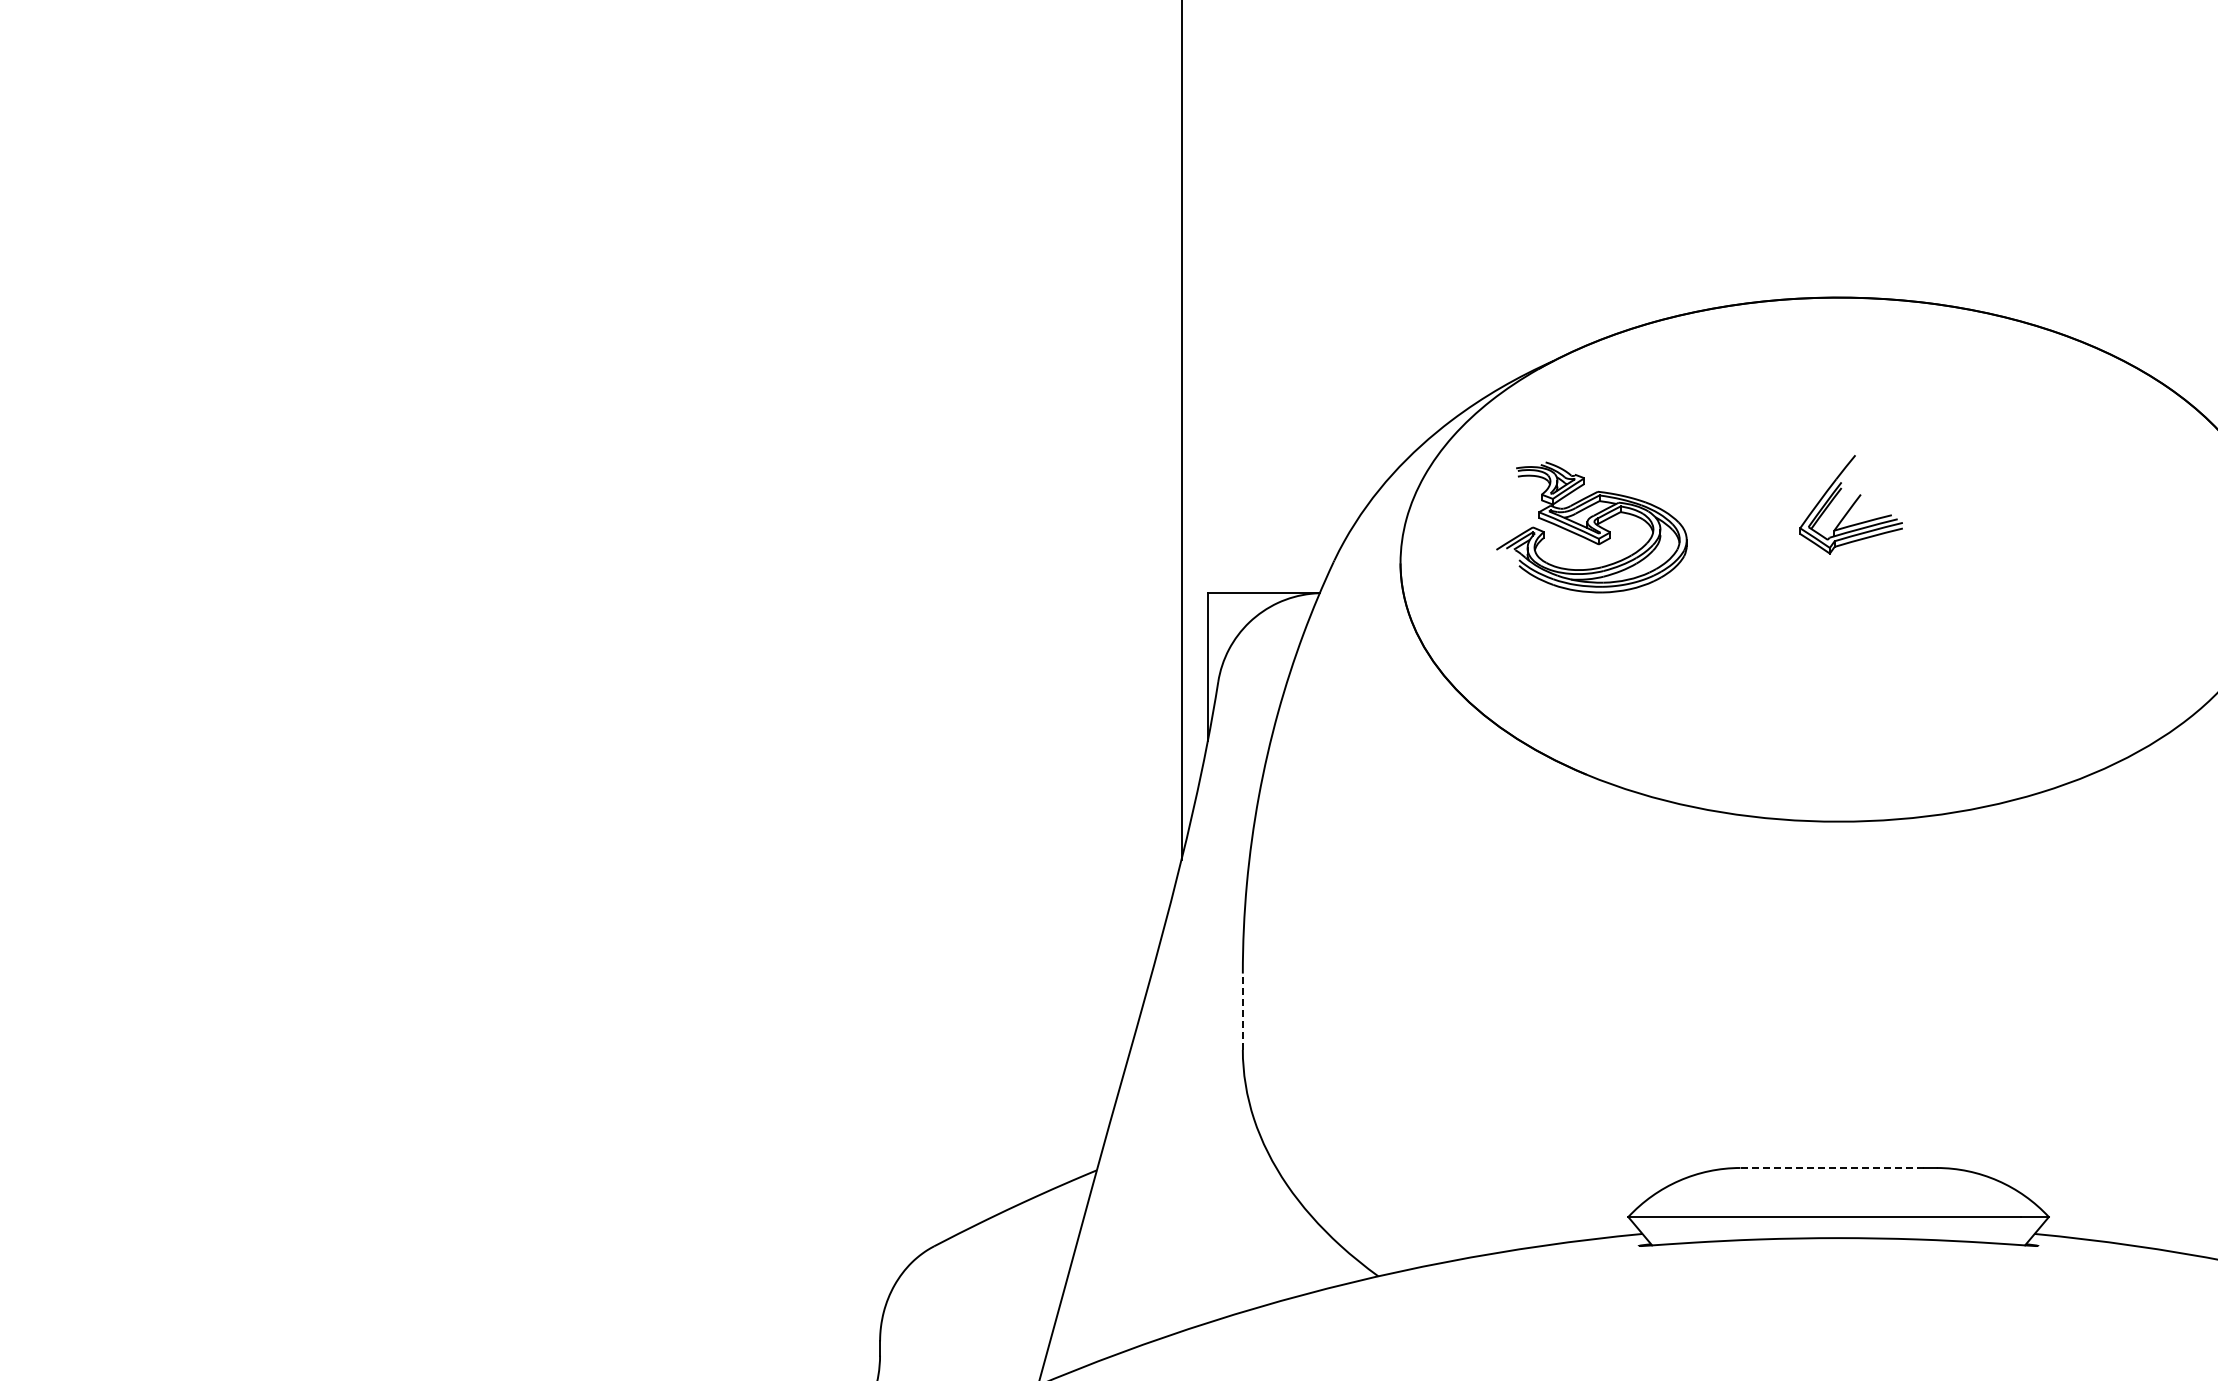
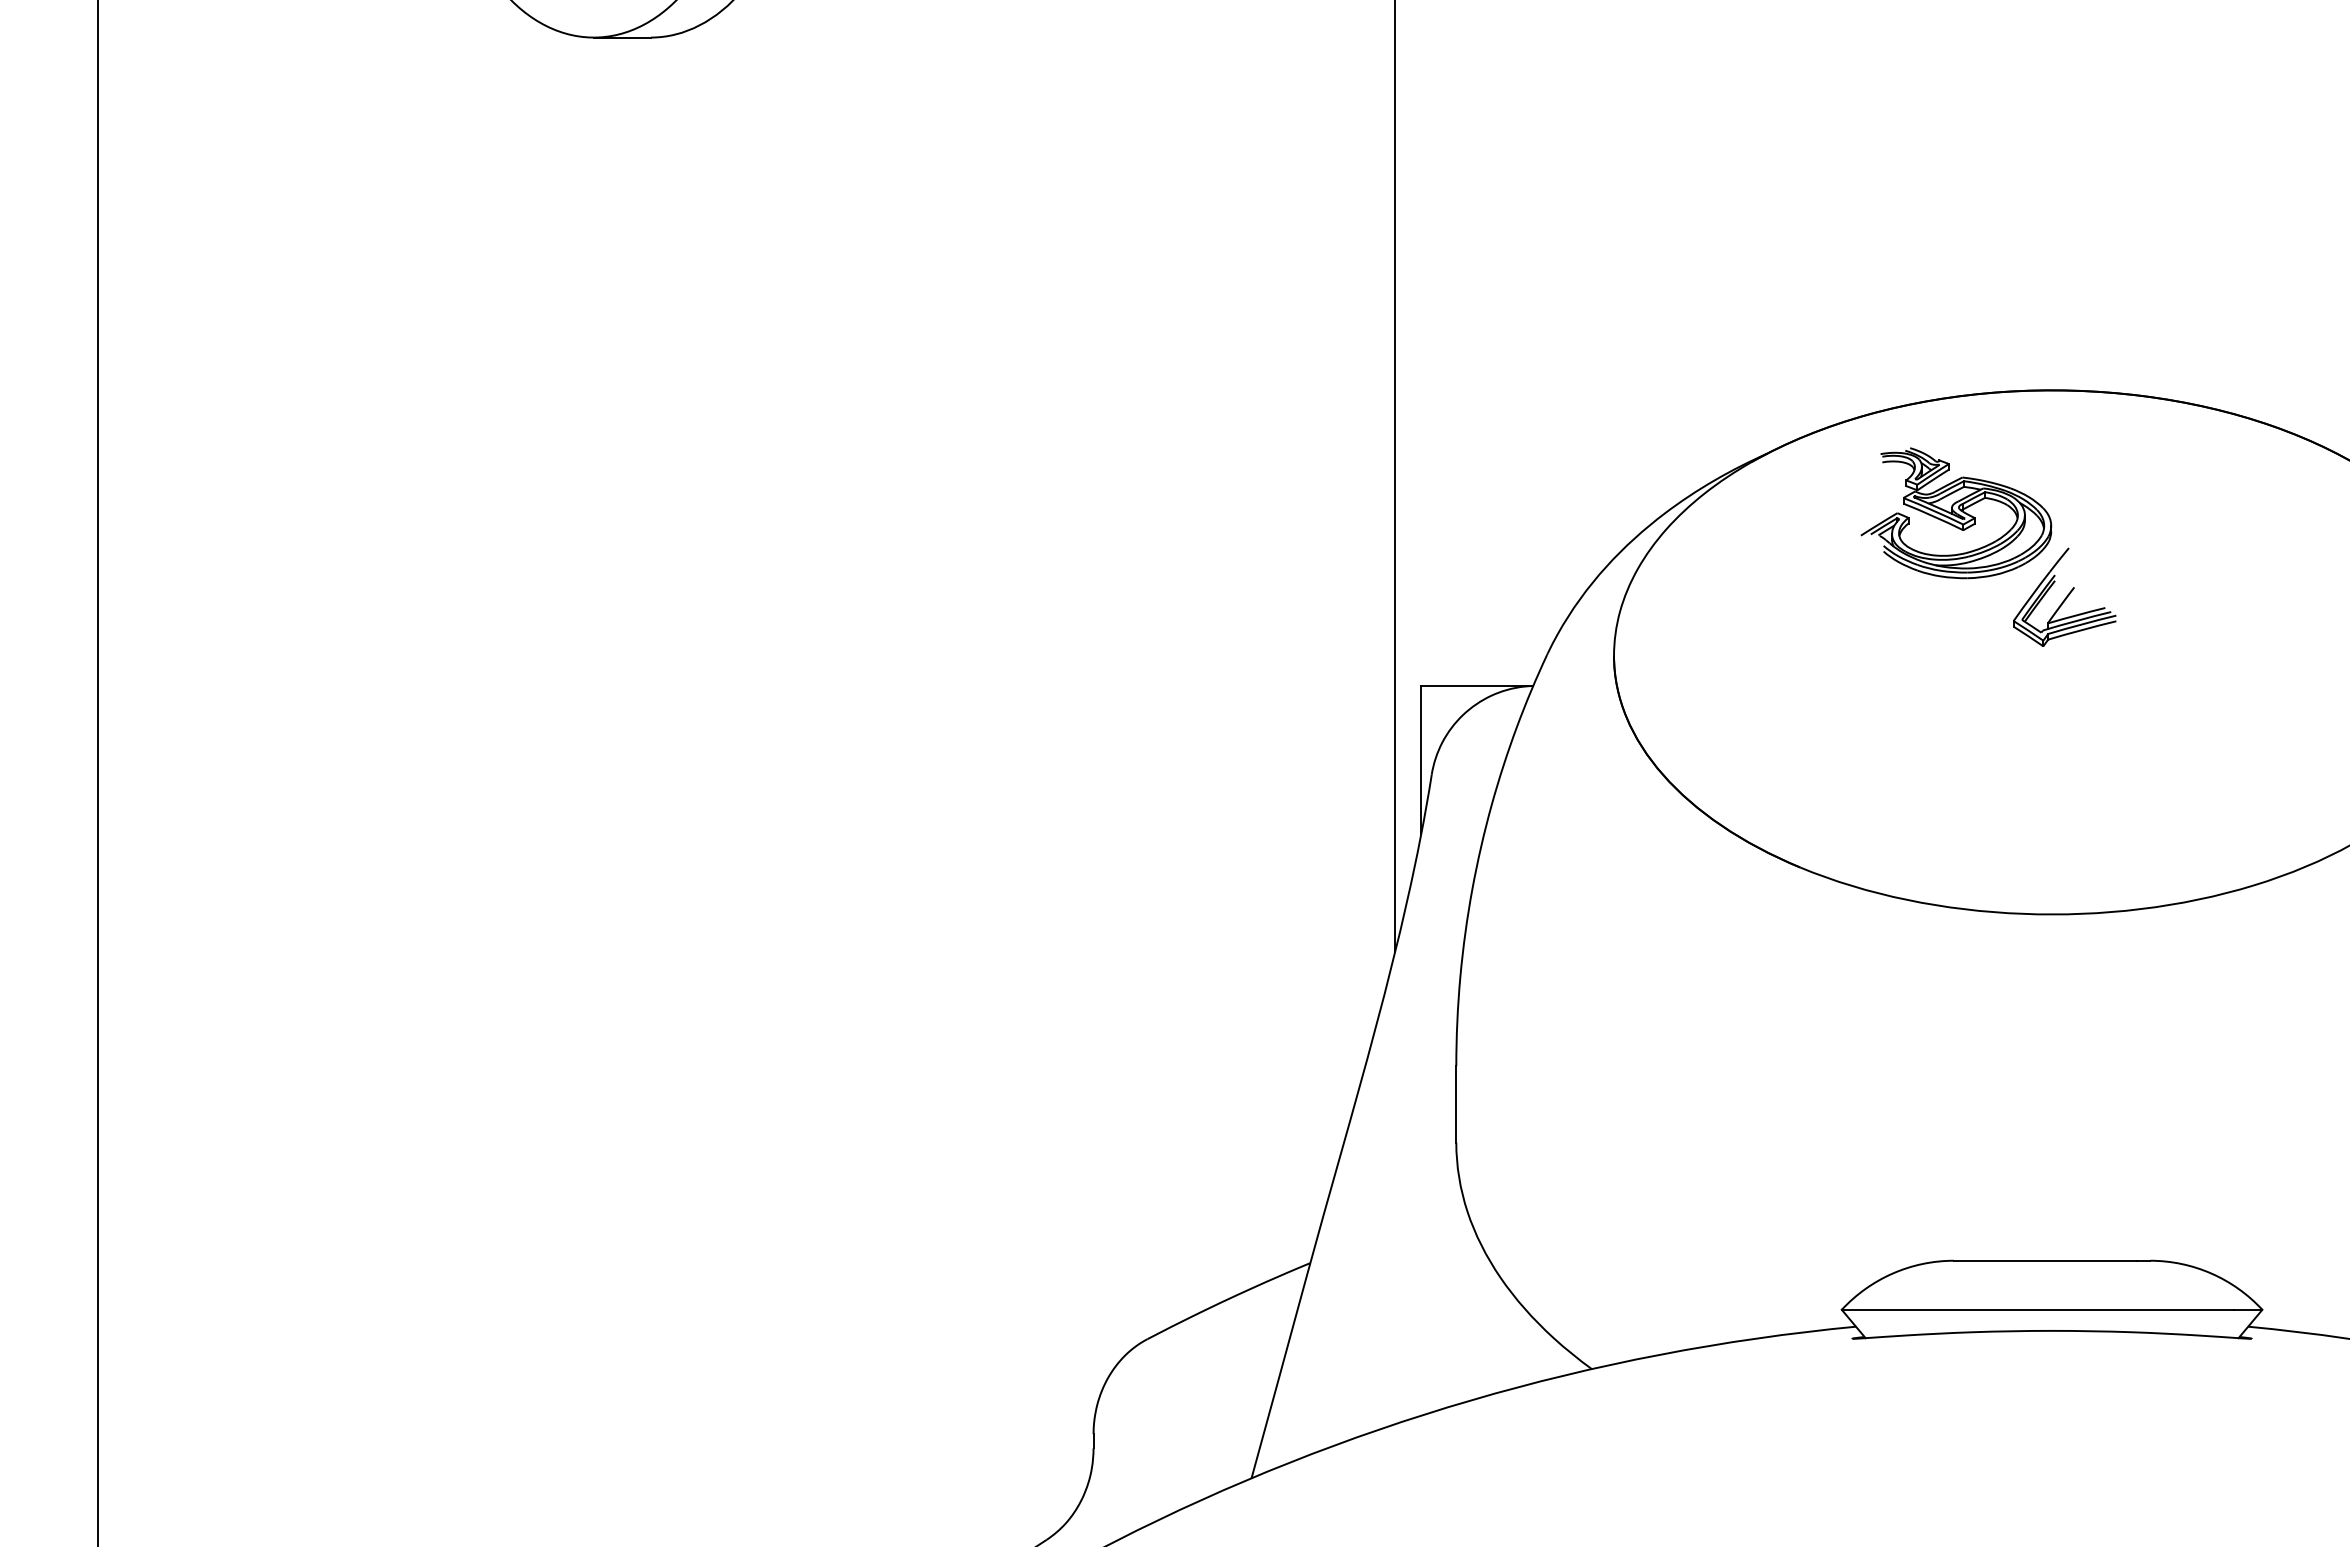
part: (1592, 527) -> (1956, 513), moved
line: (1243, 1011) -> (1456, 1104), dashed -> solid
line: (1832, 1167) -> (2045, 1260), dashed -> solid

